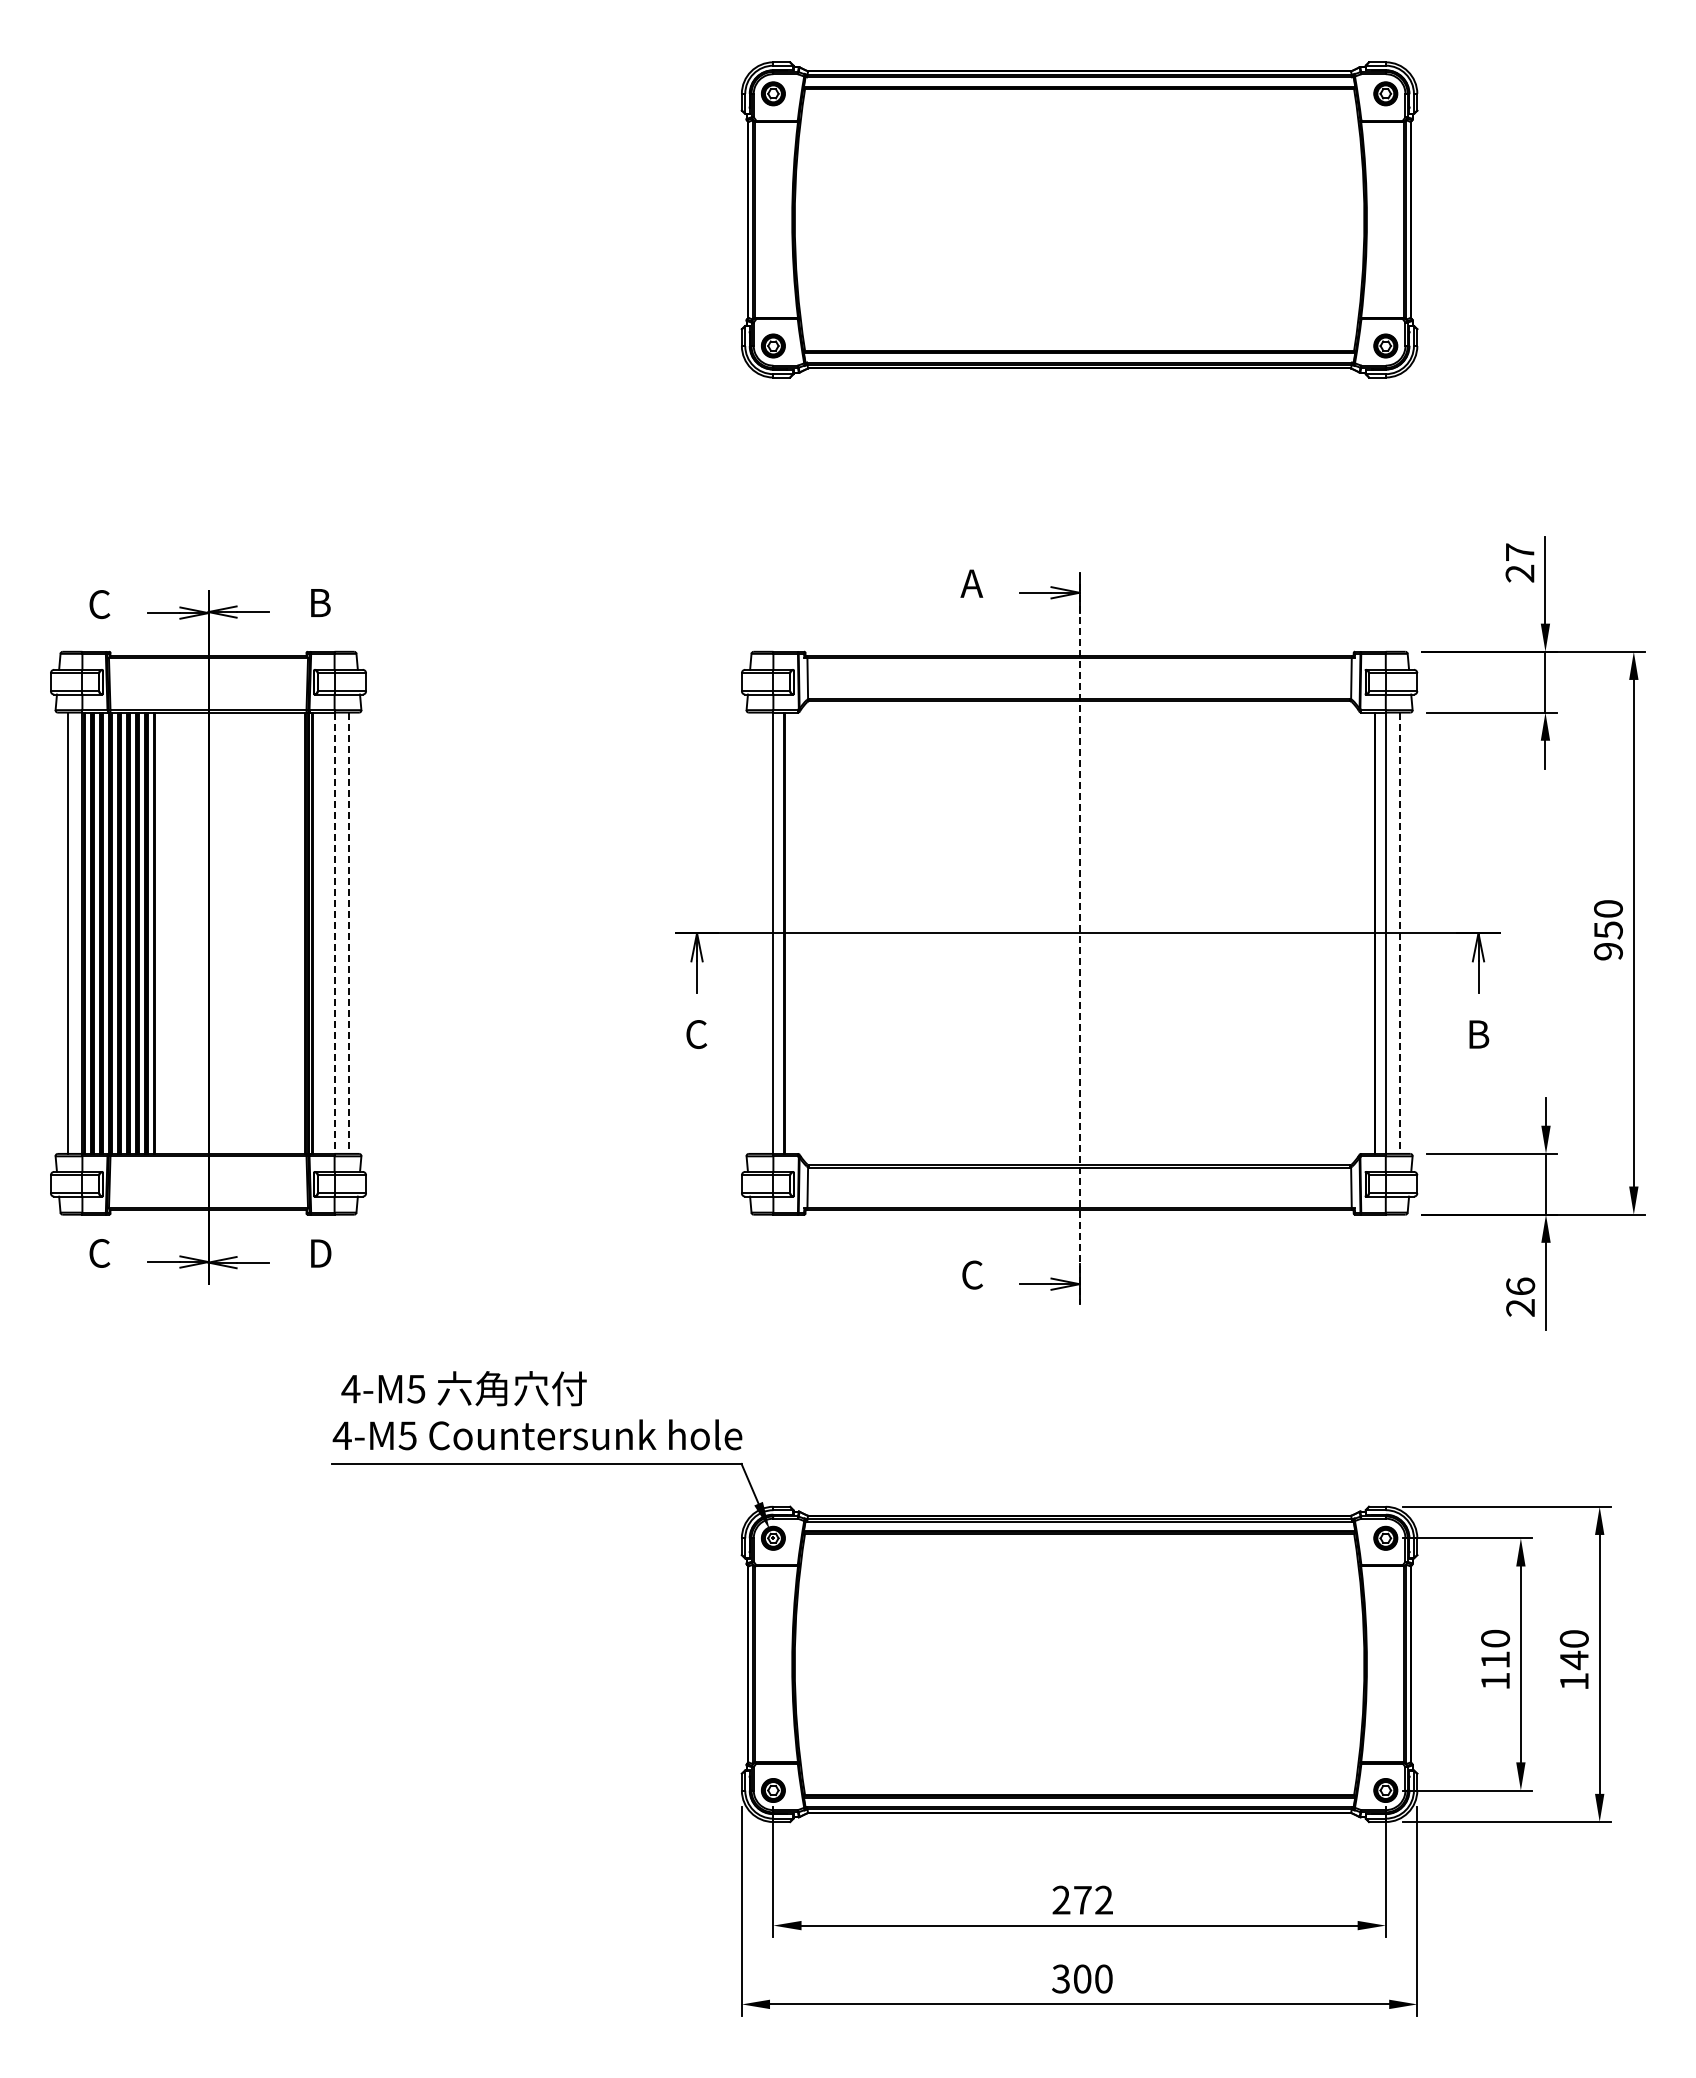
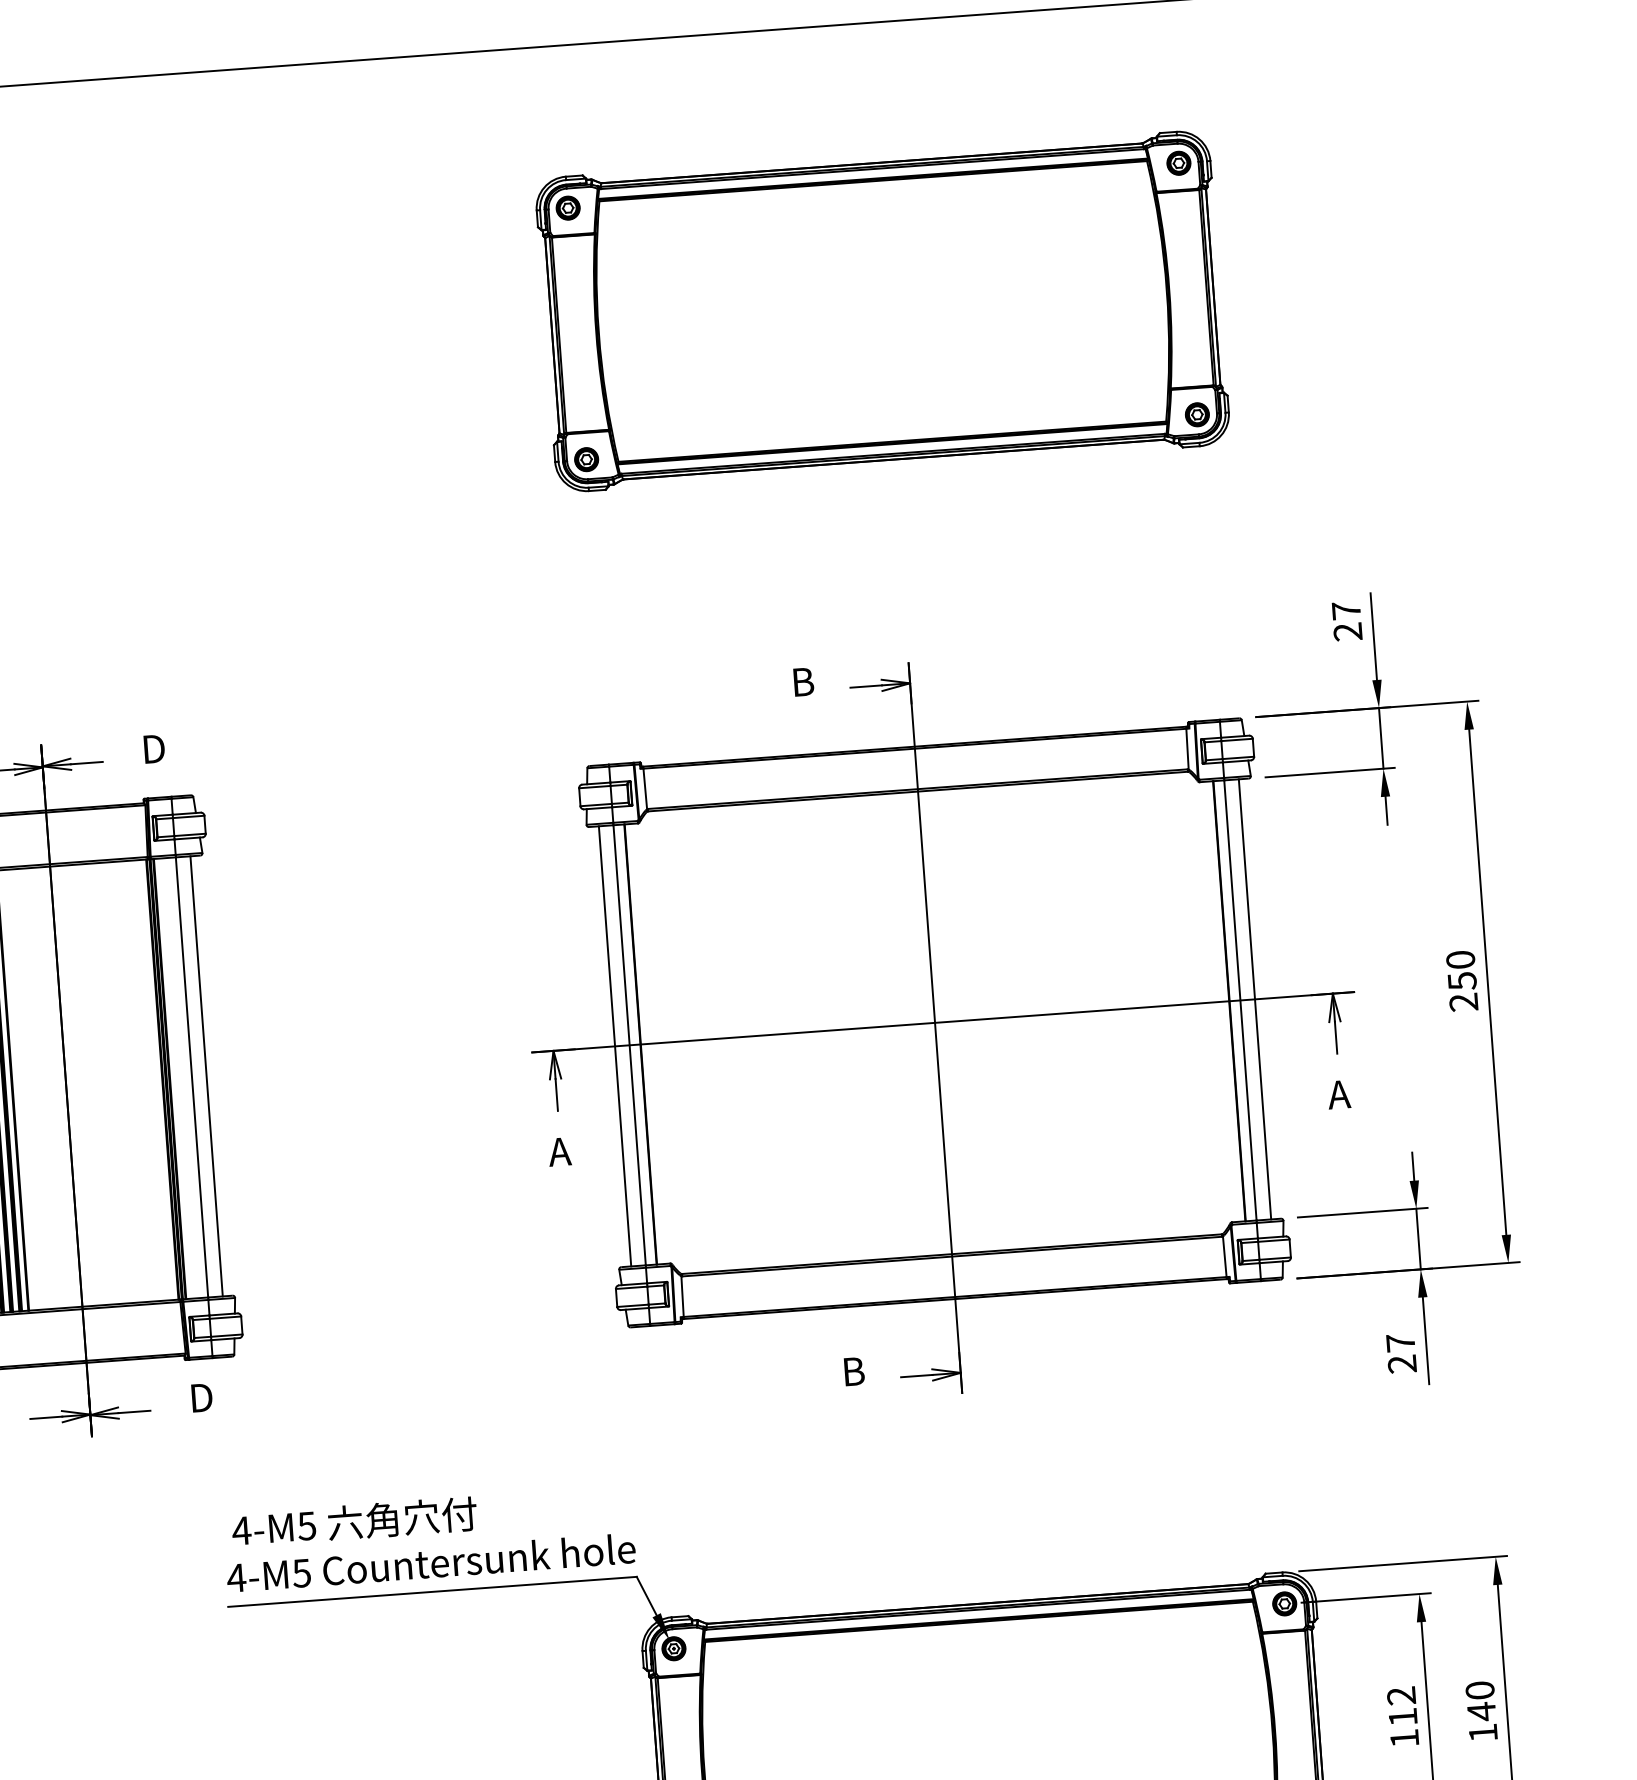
text: (971, 583) -> (801, 681), A -> B
text: (322, 602) -> (155, 748), B -> D
line: (758, 932) -> (614, 1045), added
line: (334, 933) -> (191, 1077), dashed -> solid
line: (349, 933) -> (206, 1076), dashed -> solid
line: (1400, 933) -> (1255, 999), dashed -> solid
line: (1079, 938) -> (935, 1028), dashed -> solid
text: (1608, 951) -> (1463, 1002), 950 -> 250
text: (695, 1034) -> (559, 1151), C -> A
text: (1477, 1034) -> (1339, 1094), B -> A
text: (972, 1274) -> (853, 1371), C -> B
text: (1520, 1286) -> (1400, 1342), 26 -> 27
text: (1495, 1638) -> (1401, 1695), 110 -> 112

